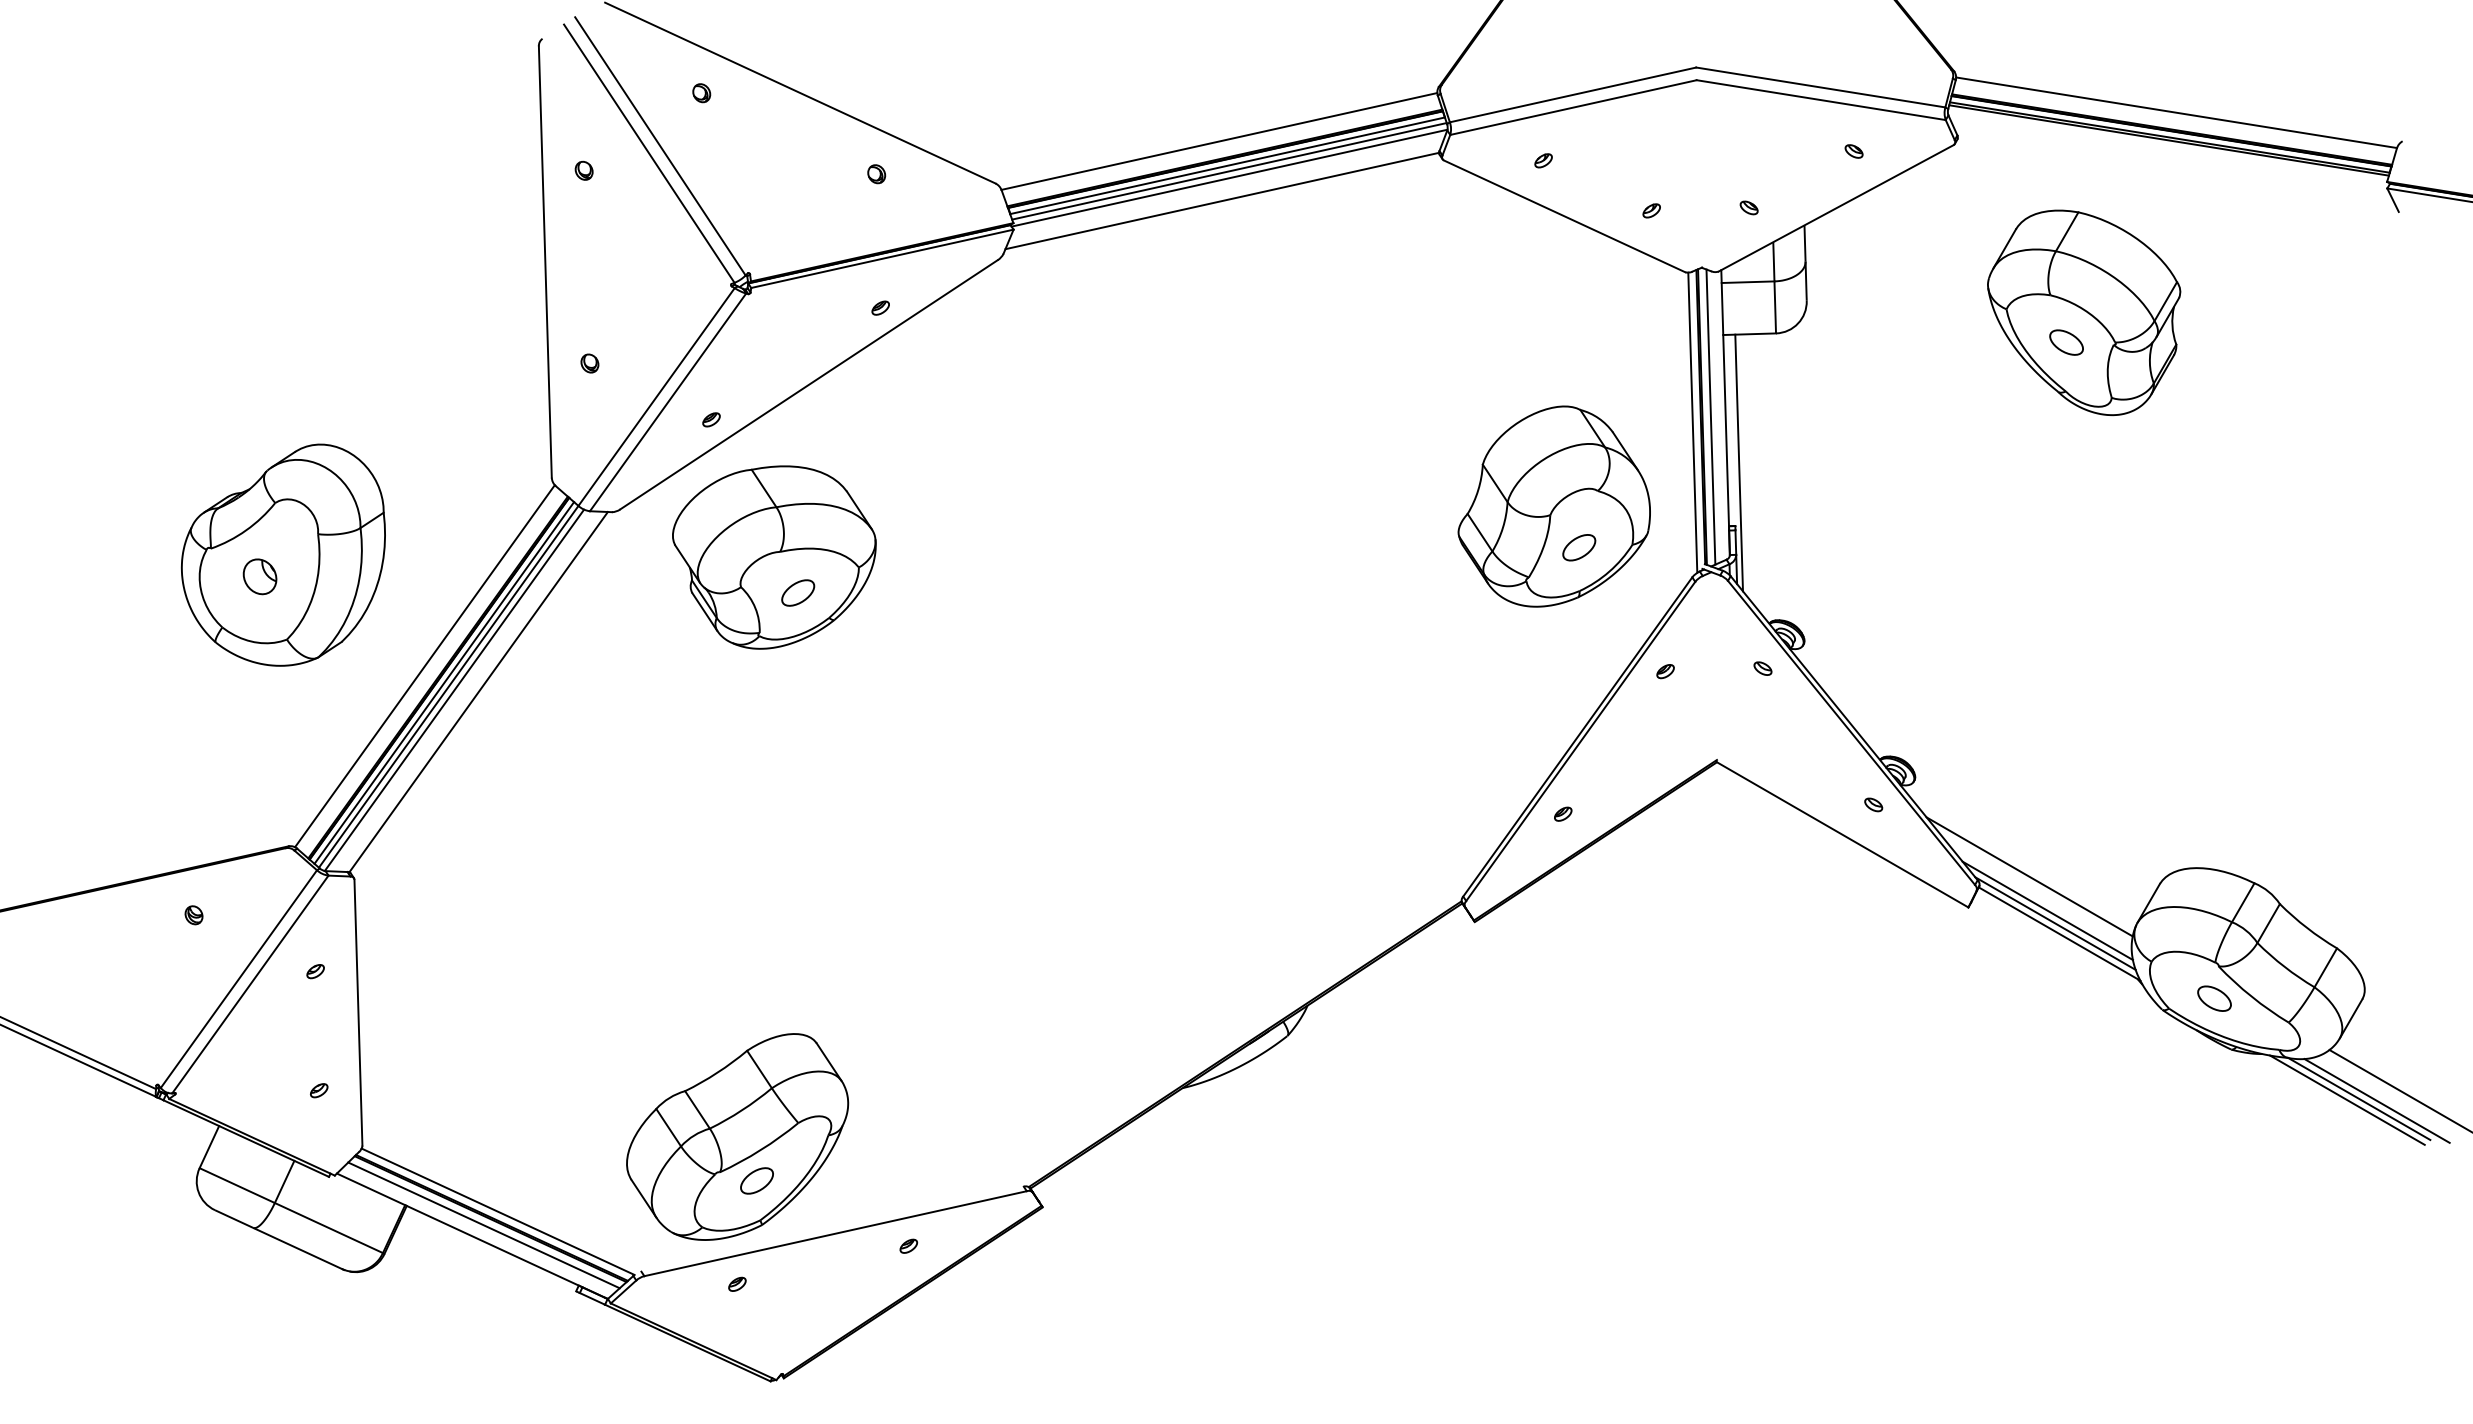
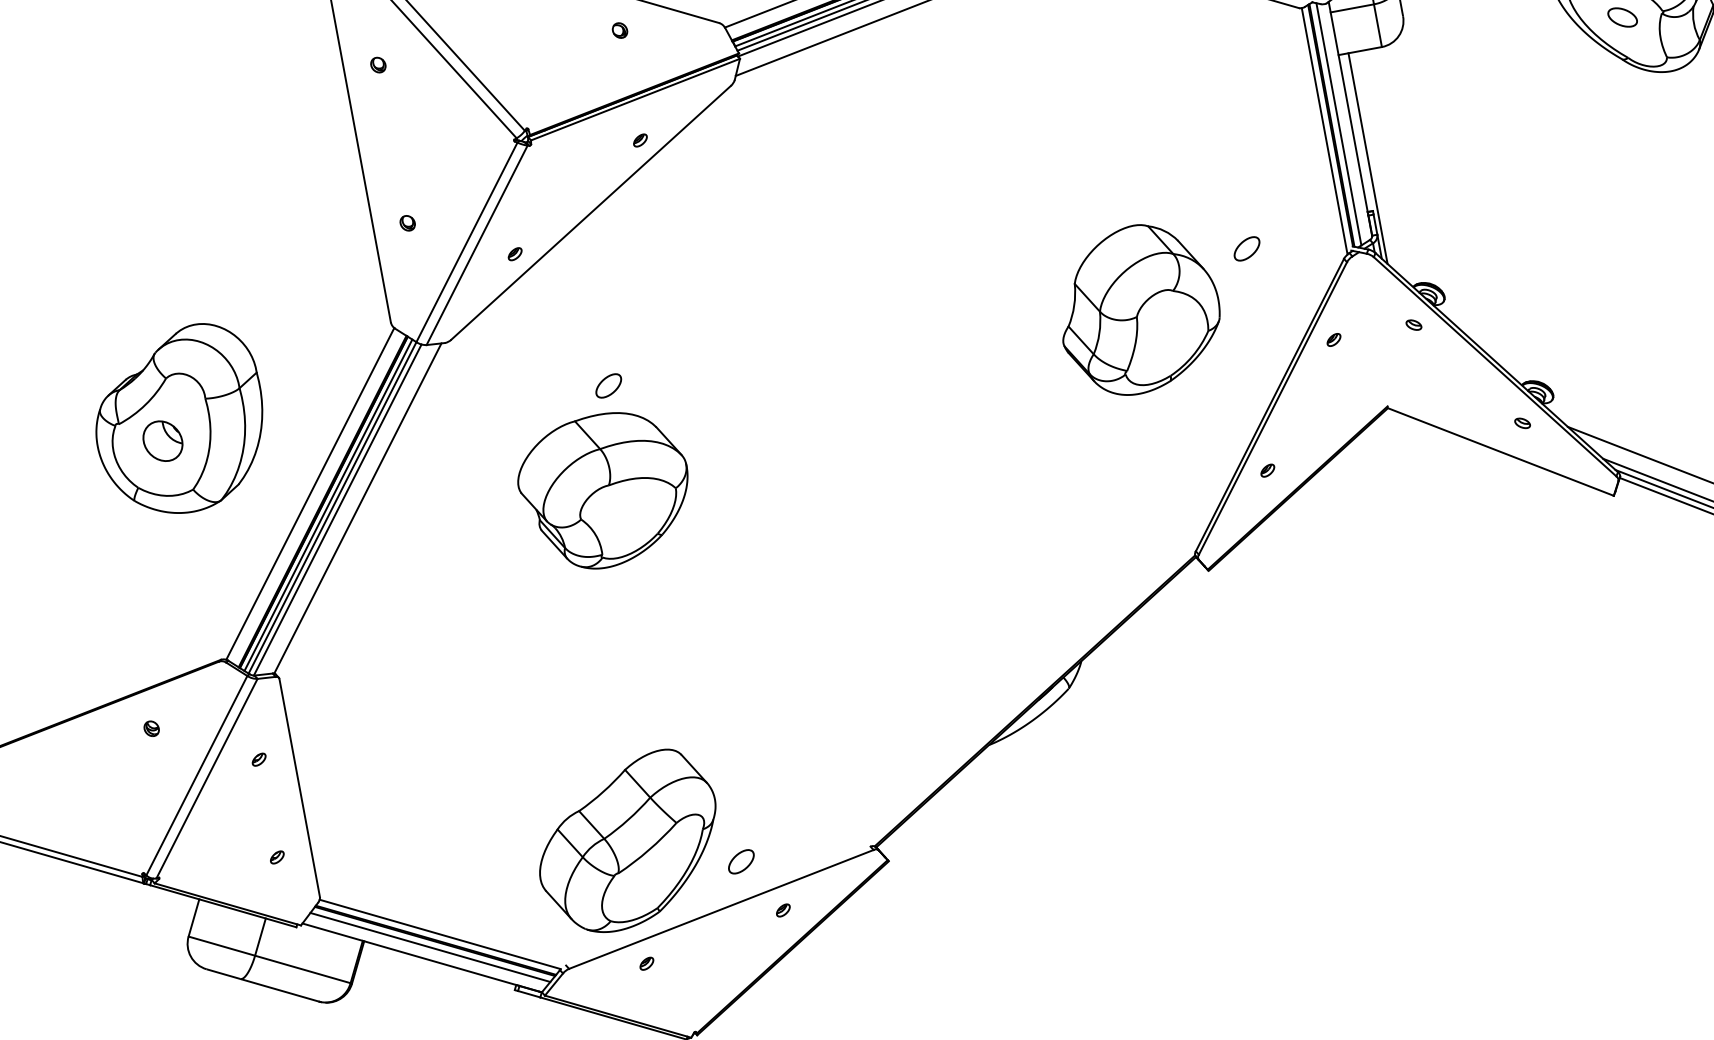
part: (1553, 506) -> (1138, 309), moved
part: (774, 557) -> (604, 490), moved
part: (259, 576) -> (162, 441), size x1.4
part: (756, 1180) -> (740, 861), moved

